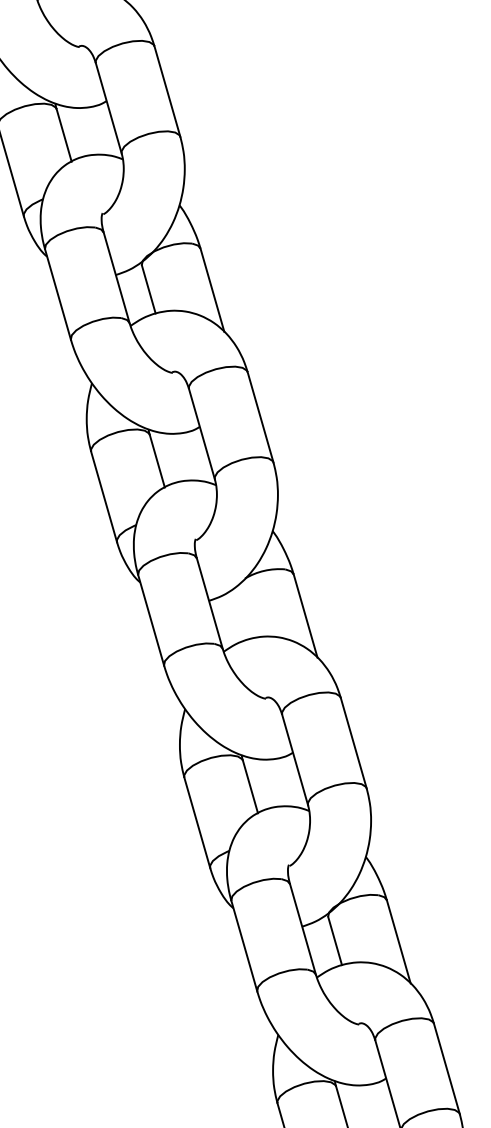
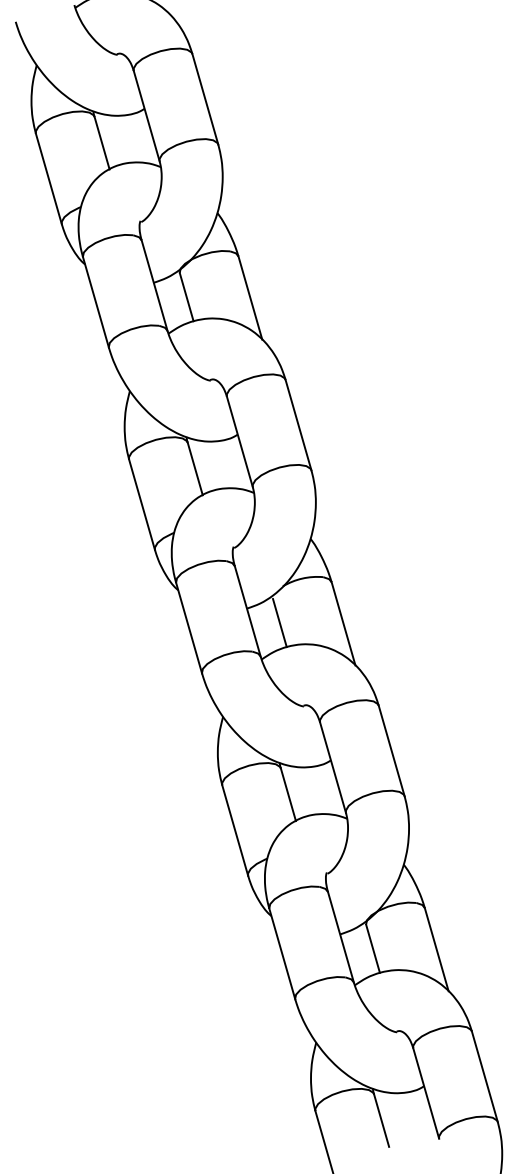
line: (241, 615) -> (279, 623), added

